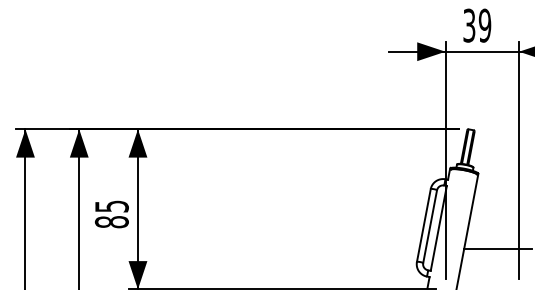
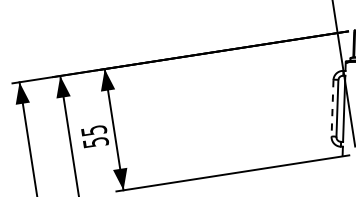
text: (111, 222) -> (95, 142), 85 -> 55
line: (423, 226) -> (332, 109), solid -> dashed

